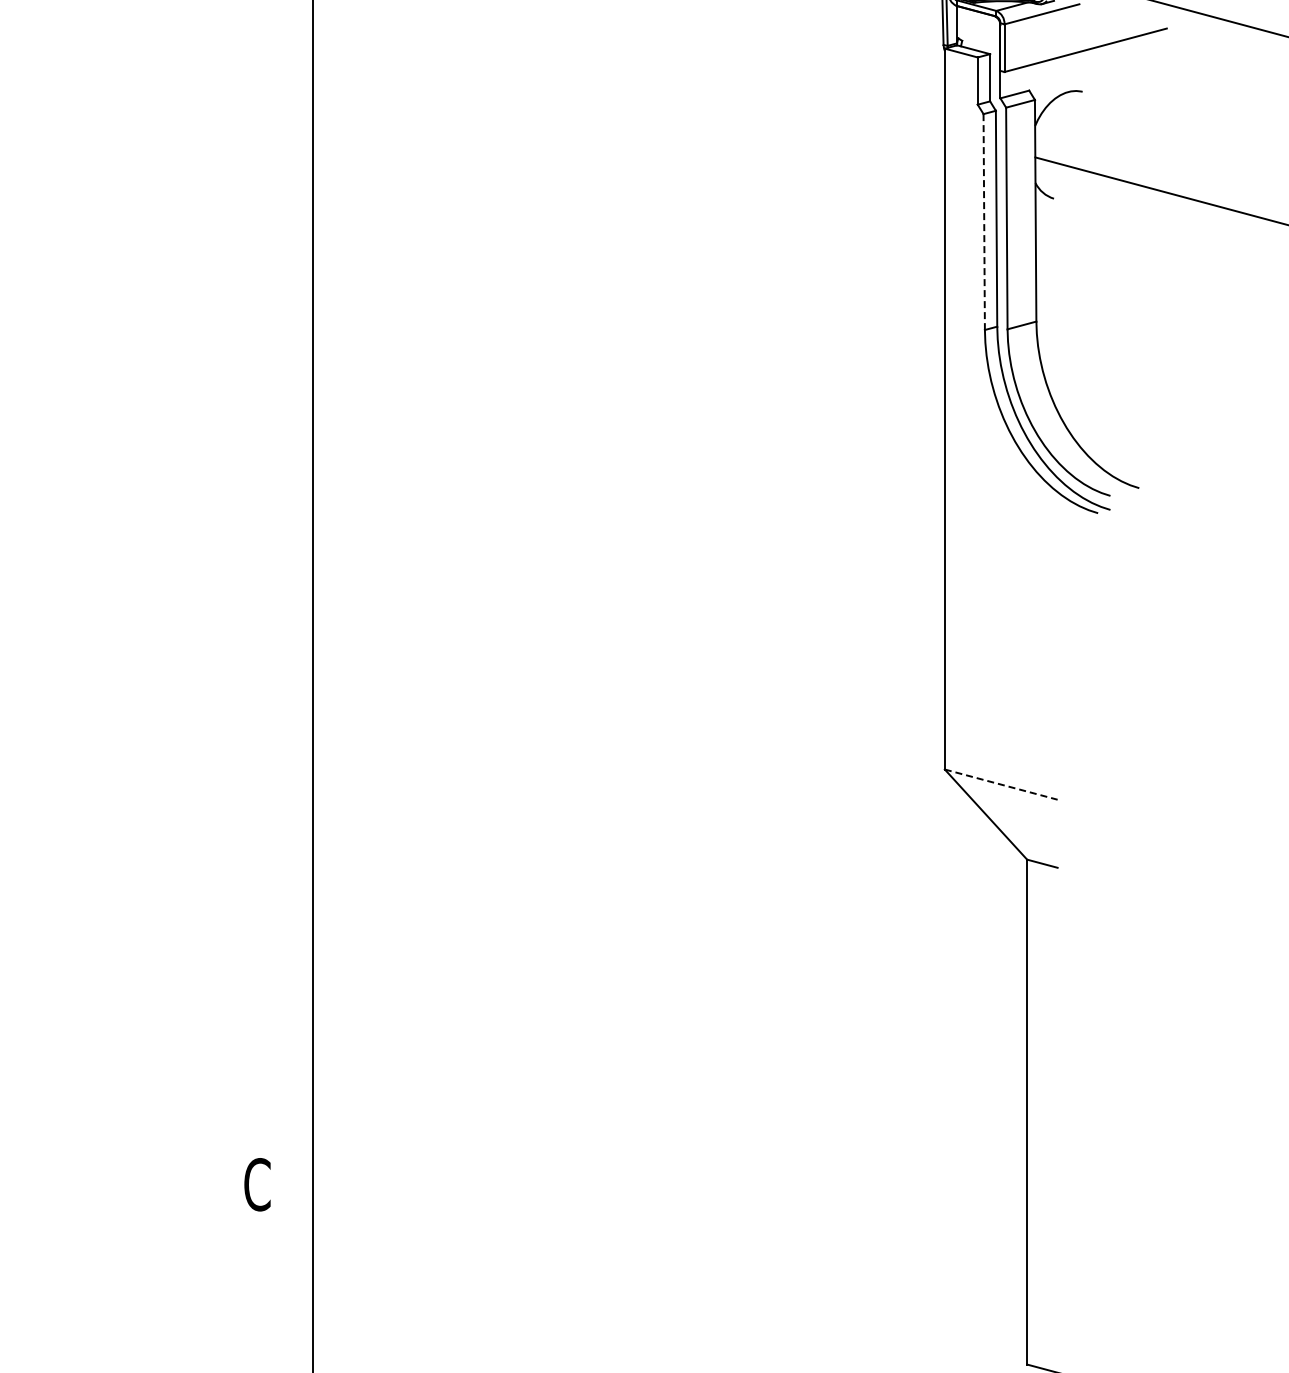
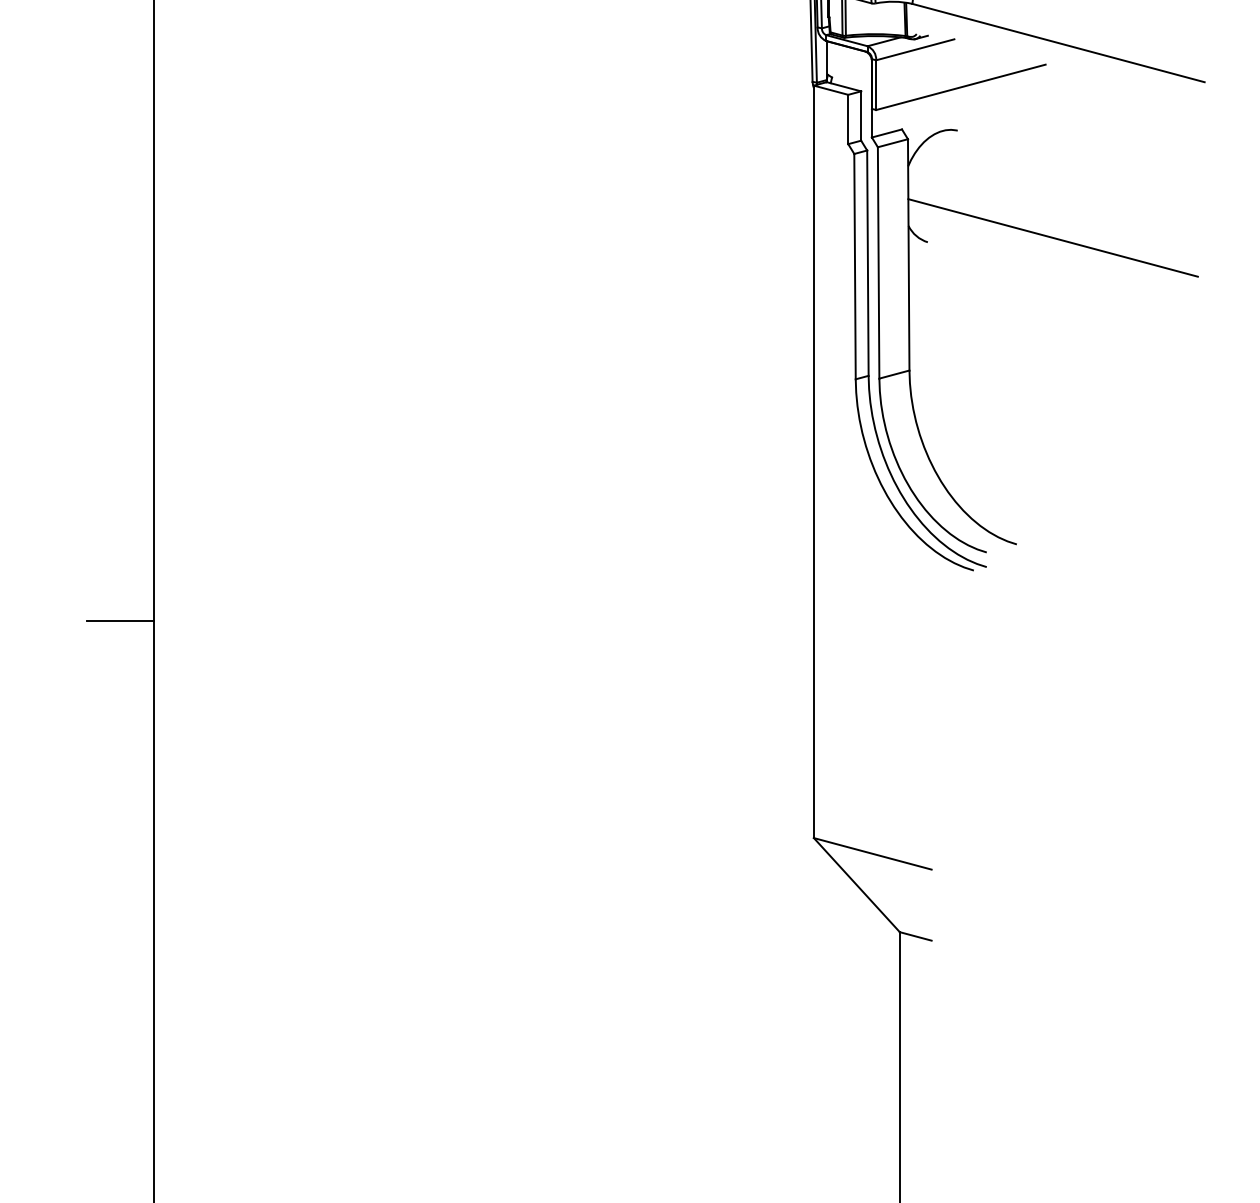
line: (984, 222) -> (855, 267), dashed -> solid
line: (279, 561) -> (119, 620), added
line: (1001, 784) -> (873, 853), dashed -> solid

